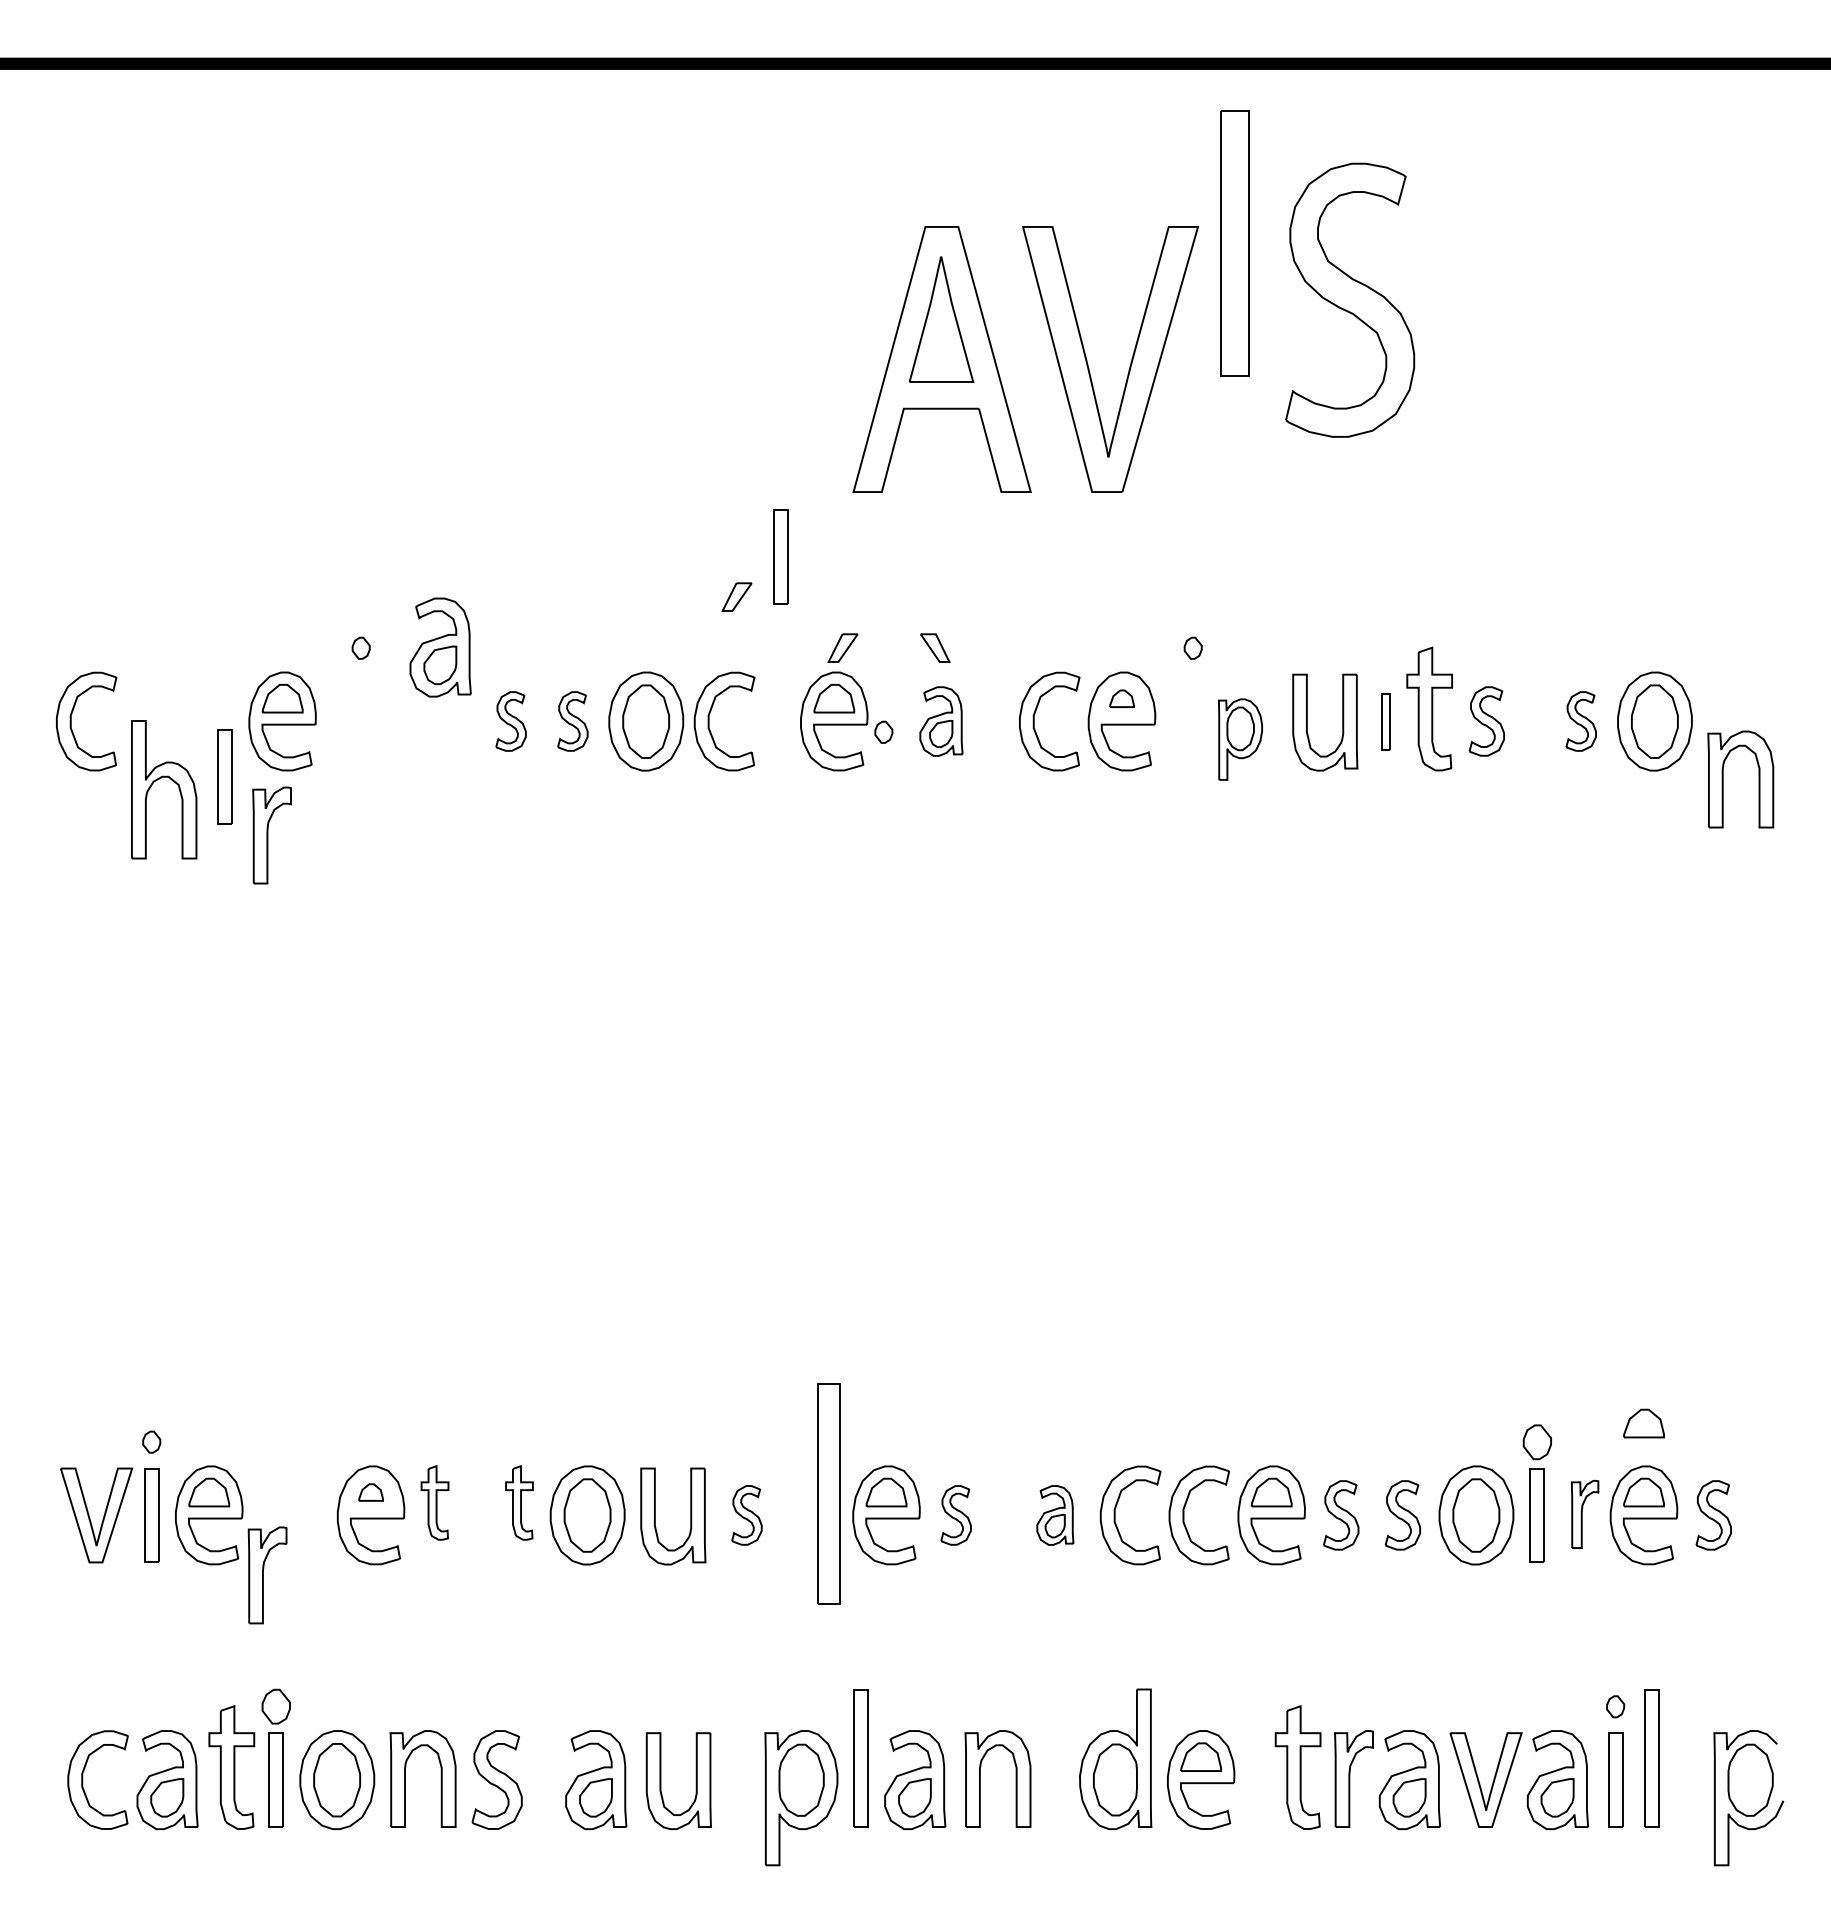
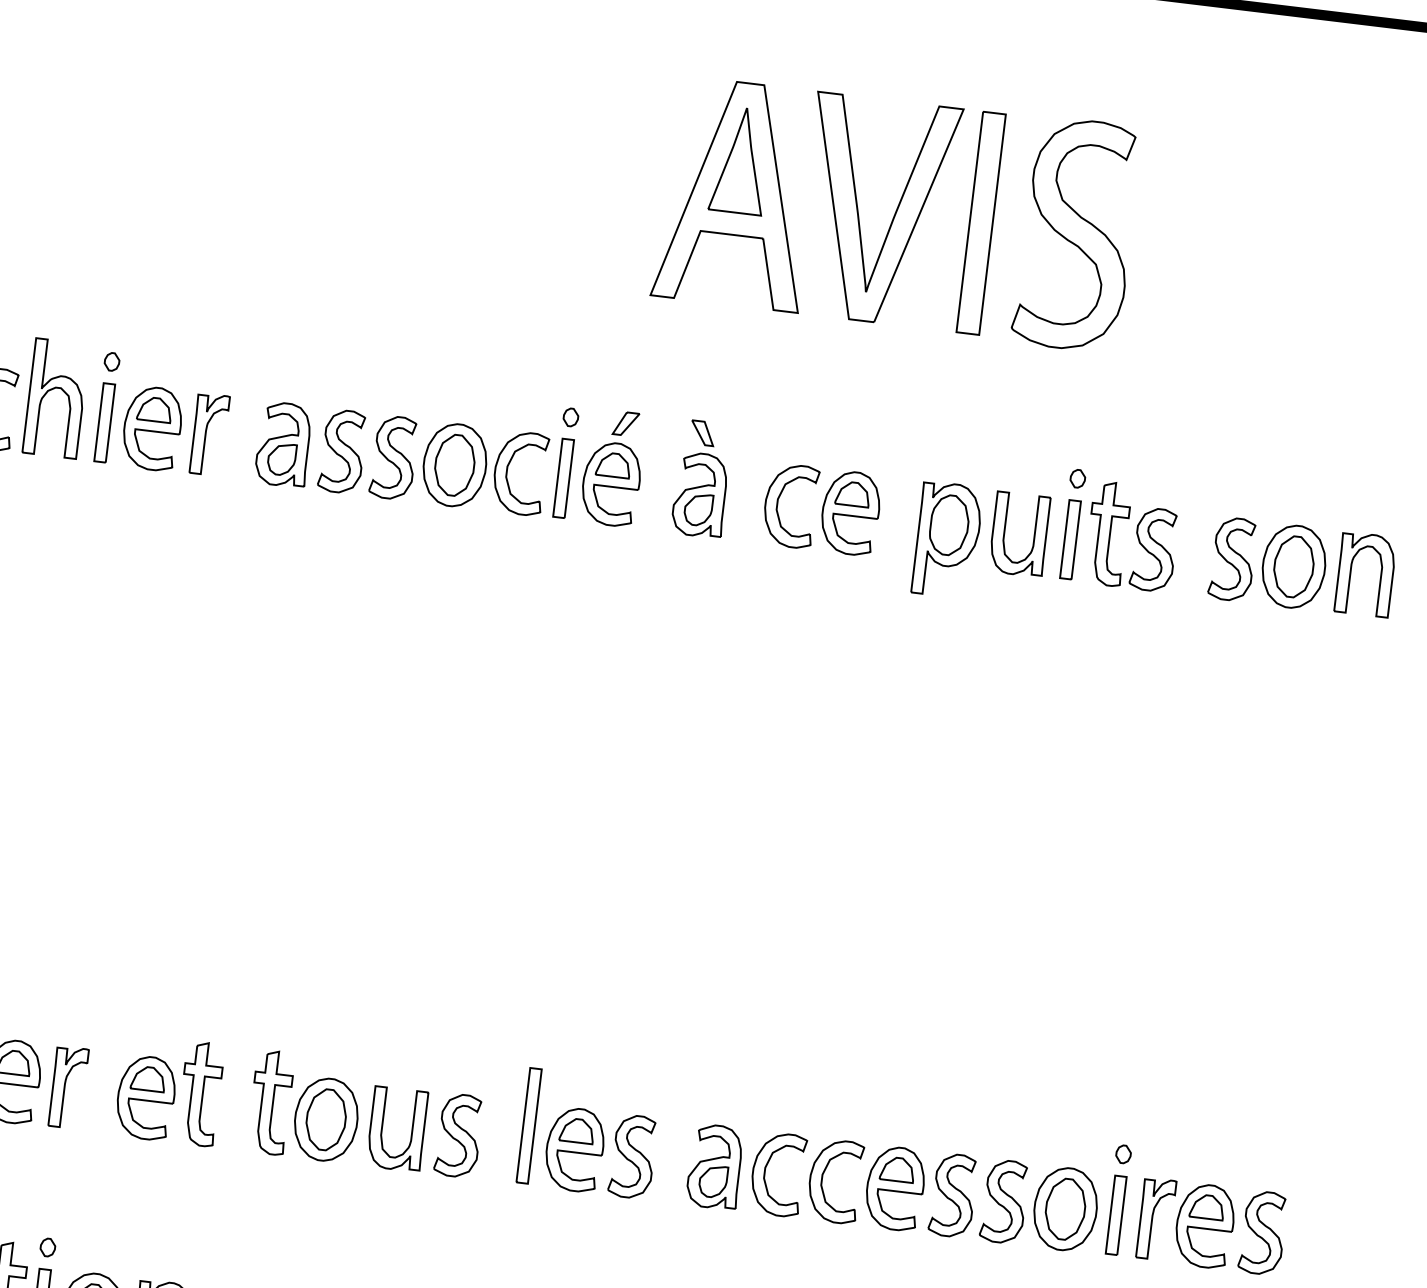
part: (1234, 243) -> (980, 223), moved
part: (1350, 299) -> (1077, 234), moved
part: (780, 556) -> (563, 478), moved
part: (736, 596) -> (542, 370), removed
part: (360, 647) -> (111, 361), moved
part: (440, 647) -> (283, 444), moved
part: (1192, 647) -> (1077, 478), moved
part: (1121, 698) -> (852, 493), size x1.67
part: (510, 721) -> (342, 451), size x1.67
part: (572, 721) -> (393, 457), size x1.67
part: (941, 721) -> (700, 494), size x1.43
part: (1385, 721) -> (1069, 539), size x1.67
part: (1486, 721) -> (1153, 549), size x1.43
part: (1580, 721) -> (1232, 559), size x1.67
part: (883, 731) -> (570, 416), moved
part: (1240, 739) -> (947, 539), size x1.67
part: (224, 776) -> (104, 422), moved
part: (159, 779) -> (53, 389), moved
part: (1723, 779) -> (1351, 572), moved
part: (271, 835) -> (209, 434), moved
part: (1643, 1423) -> (1213, 1149), removed
part: (1536, 1441) -> (1123, 1153), size x0.62
part: (370, 1492) -> (147, 1078), size x1.67
part: (828, 1493) -> (528, 1125), size x0.62
part: (434, 1502) -> (200, 1093), size x1.67
part: (519, 1502) -> (270, 1102), size x1.67
part: (1584, 1514) -> (1155, 1219), size x1.43
part: (746, 1515) -> (458, 1135), size x1.67
part: (955, 1515) -> (632, 1156), size x1.67
part: (1055, 1515) -> (715, 1166), size x1.67
part: (1340, 1515) -> (952, 1195), size x1.43
part: (1402, 1515) -> (1004, 1201), size x1.43
part: (1713, 1515) -> (1262, 1233), size x1.43
part: (267, 1575) -> (68, 1087), moved
part: (275, 1706) -> (47, 1247), size x0.62

